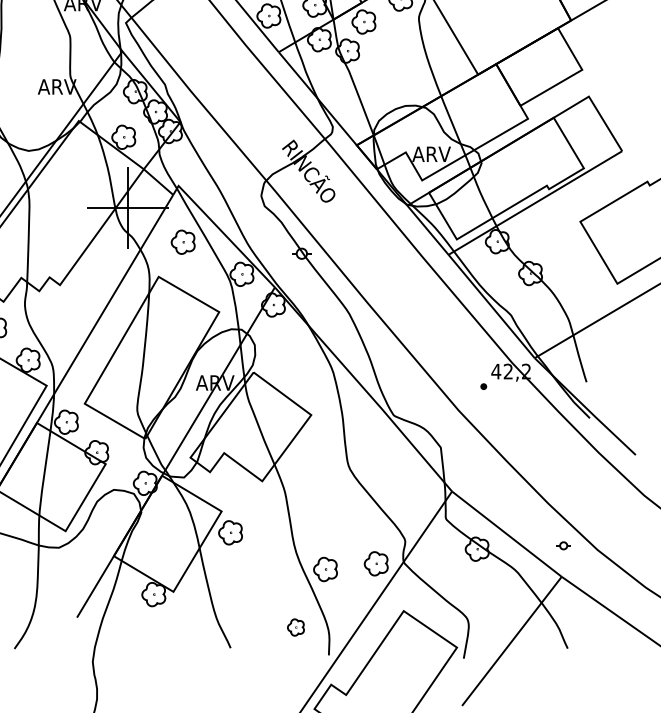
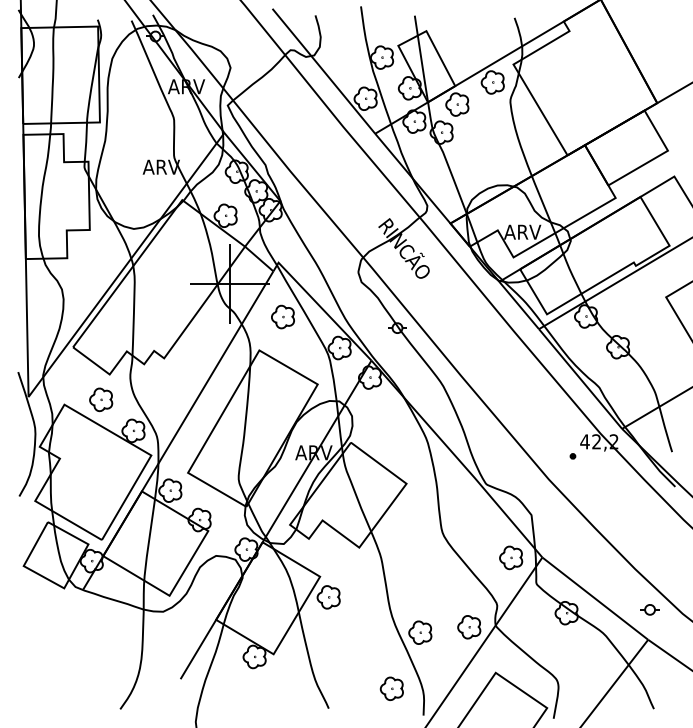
part: (420, 491) -> (511, 557), added
part: (563, 545) -> (649, 609), size x1.43
part: (295, 627) -> (391, 688), size x1.43

